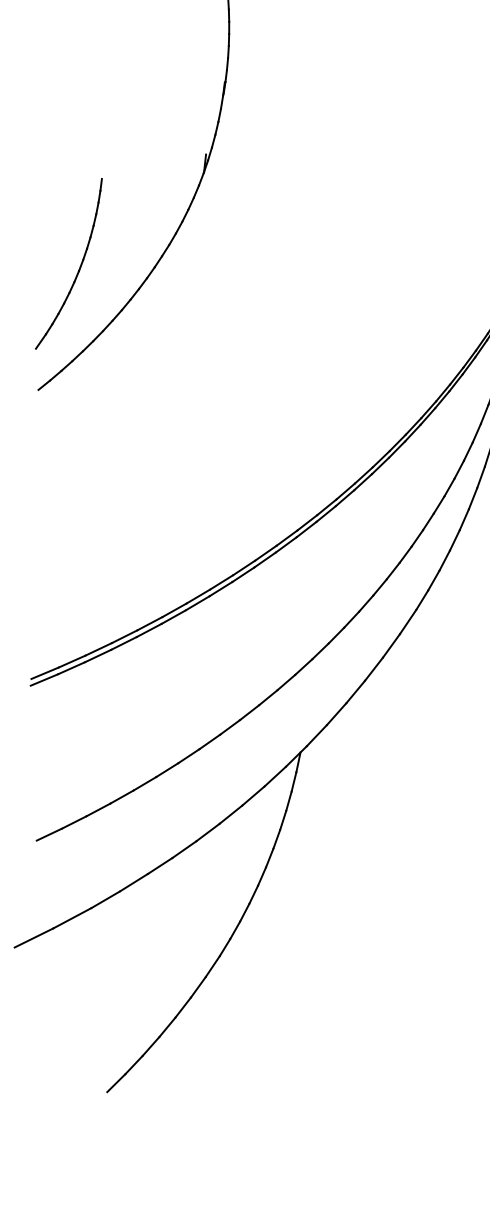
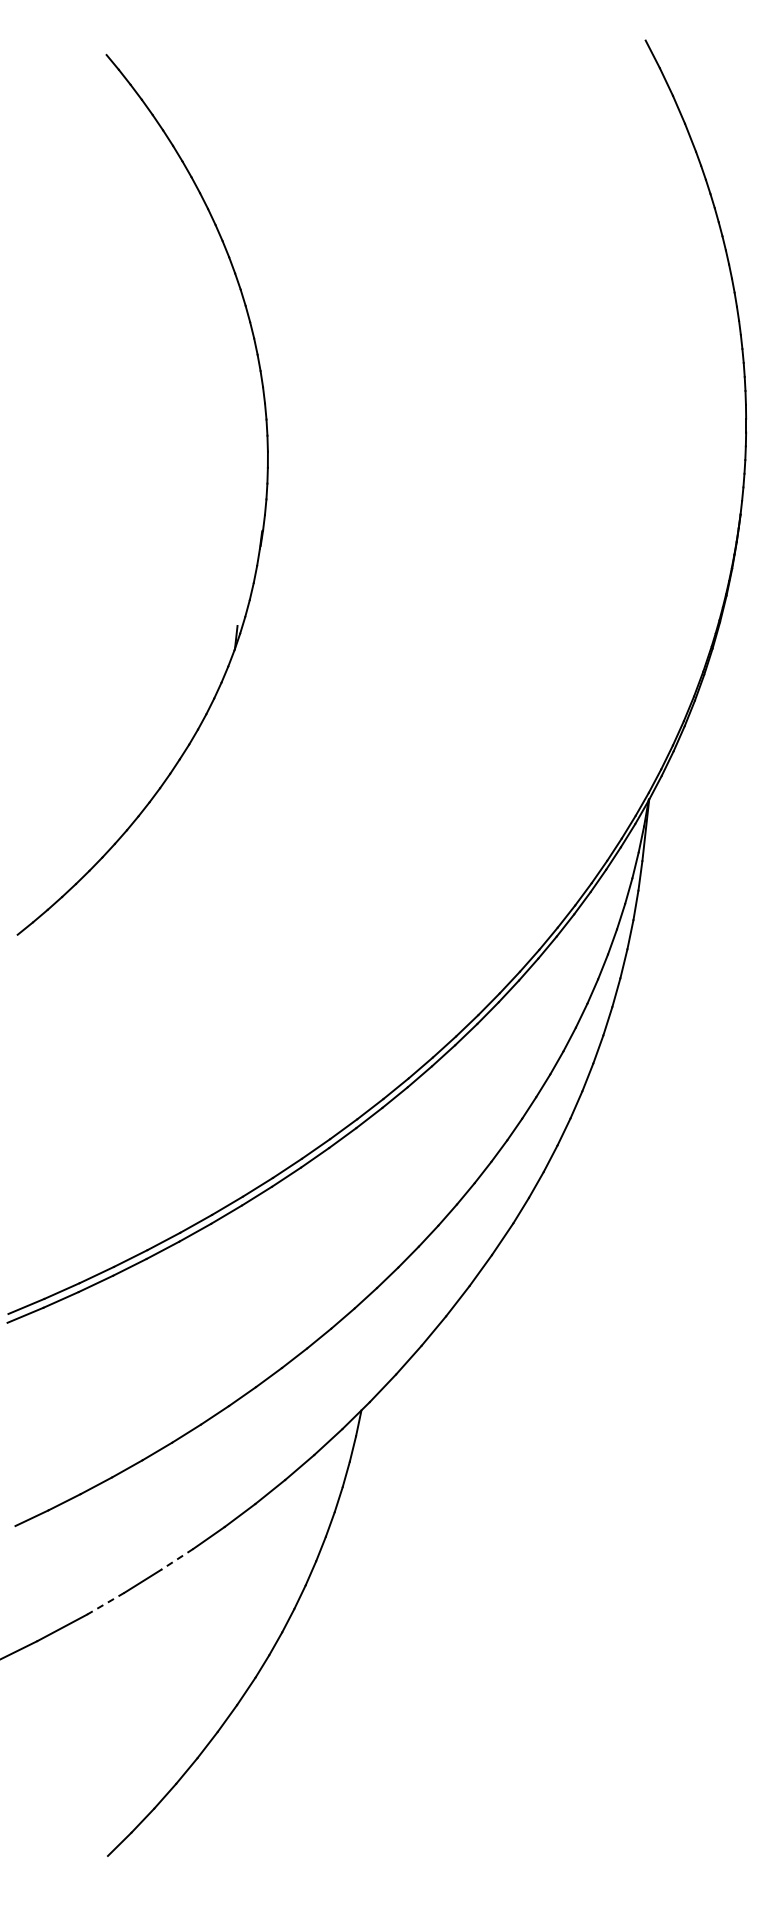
part: (79, 267) -> (71, 773), removed
line: (159, 866) -> (176, 1559), solid -> dashed
line: (105, 899) -> (105, 1603), solid -> dashed

